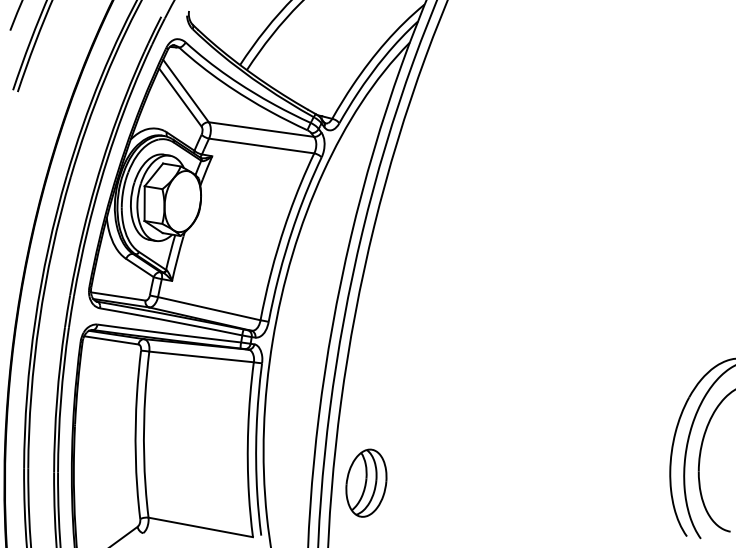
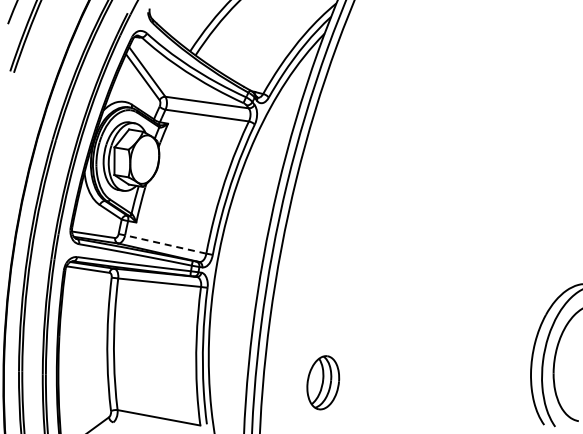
line: (208, 308) -> (165, 244), solid -> dashed
part: (366, 482) -> (323, 382), moved

